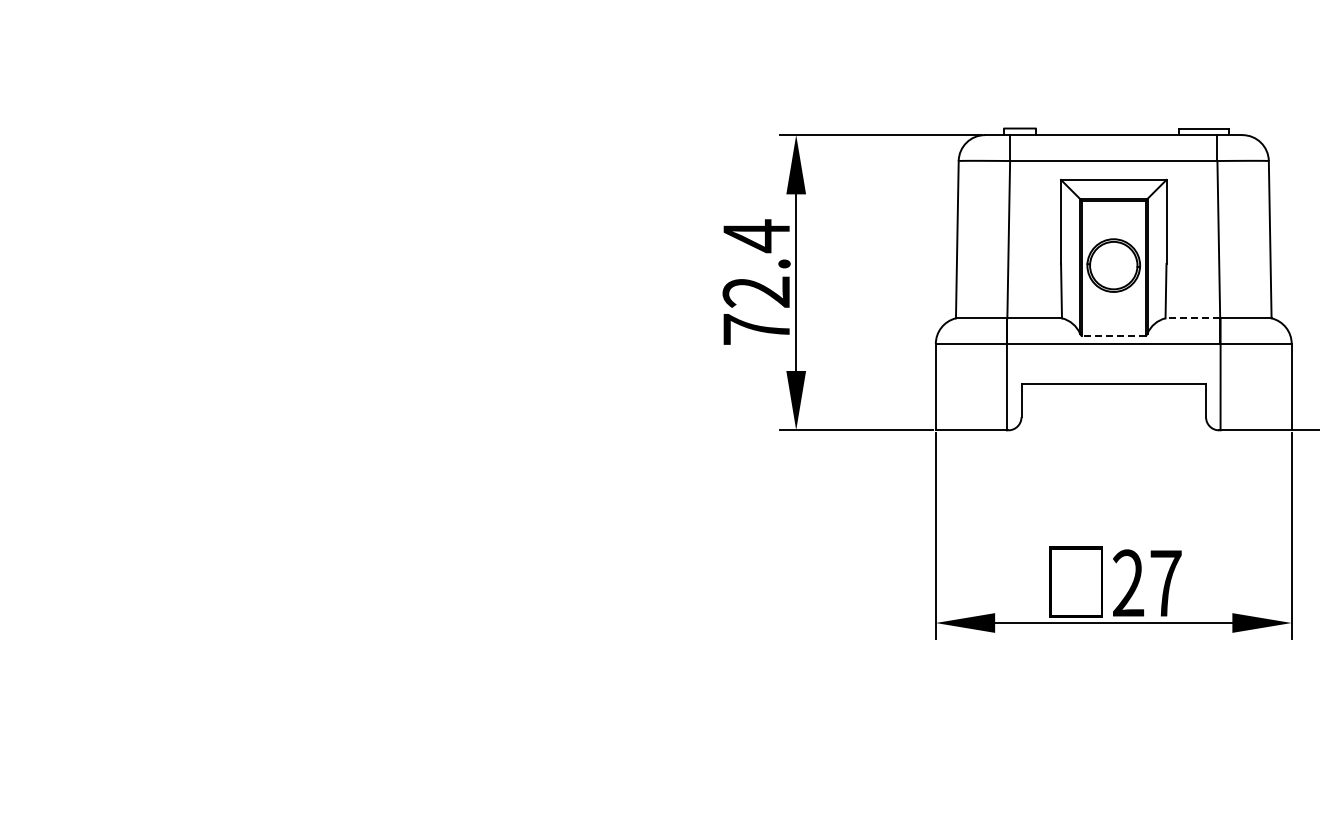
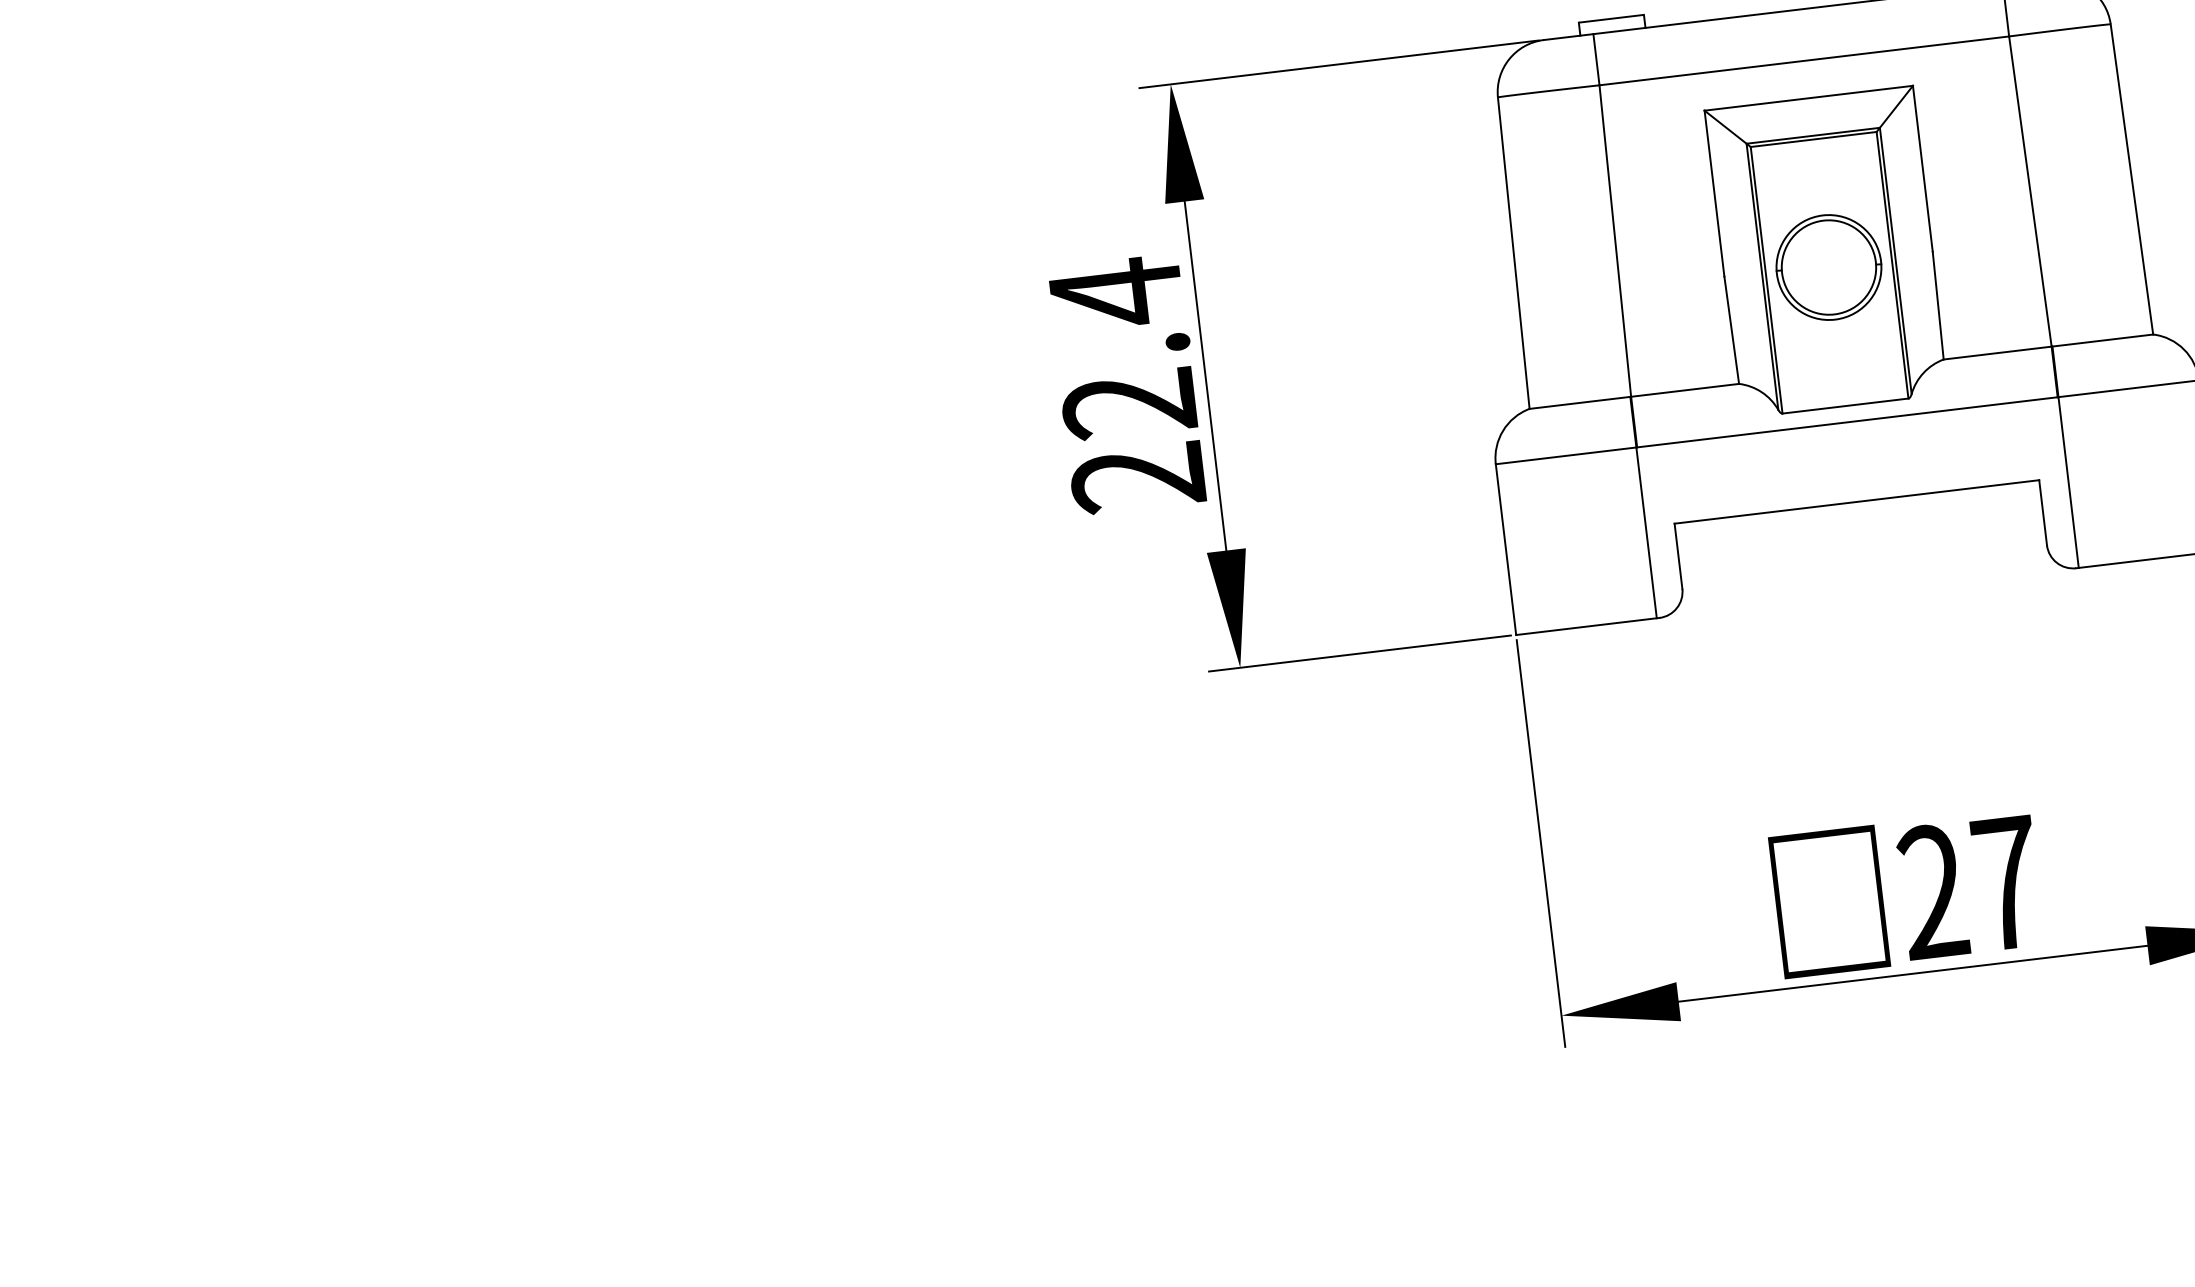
line: (1192, 318) -> (1996, 353), dashed -> solid
text: (755, 329) -> (1136, 478), 72.4 -> 22.4
line: (1113, 335) -> (1844, 405), dashed -> solid

